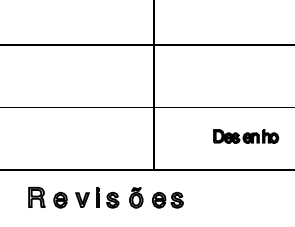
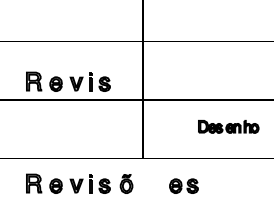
part: (73, 87) -> (68, 81), added
part: (167, 199) -> (183, 185), moved

